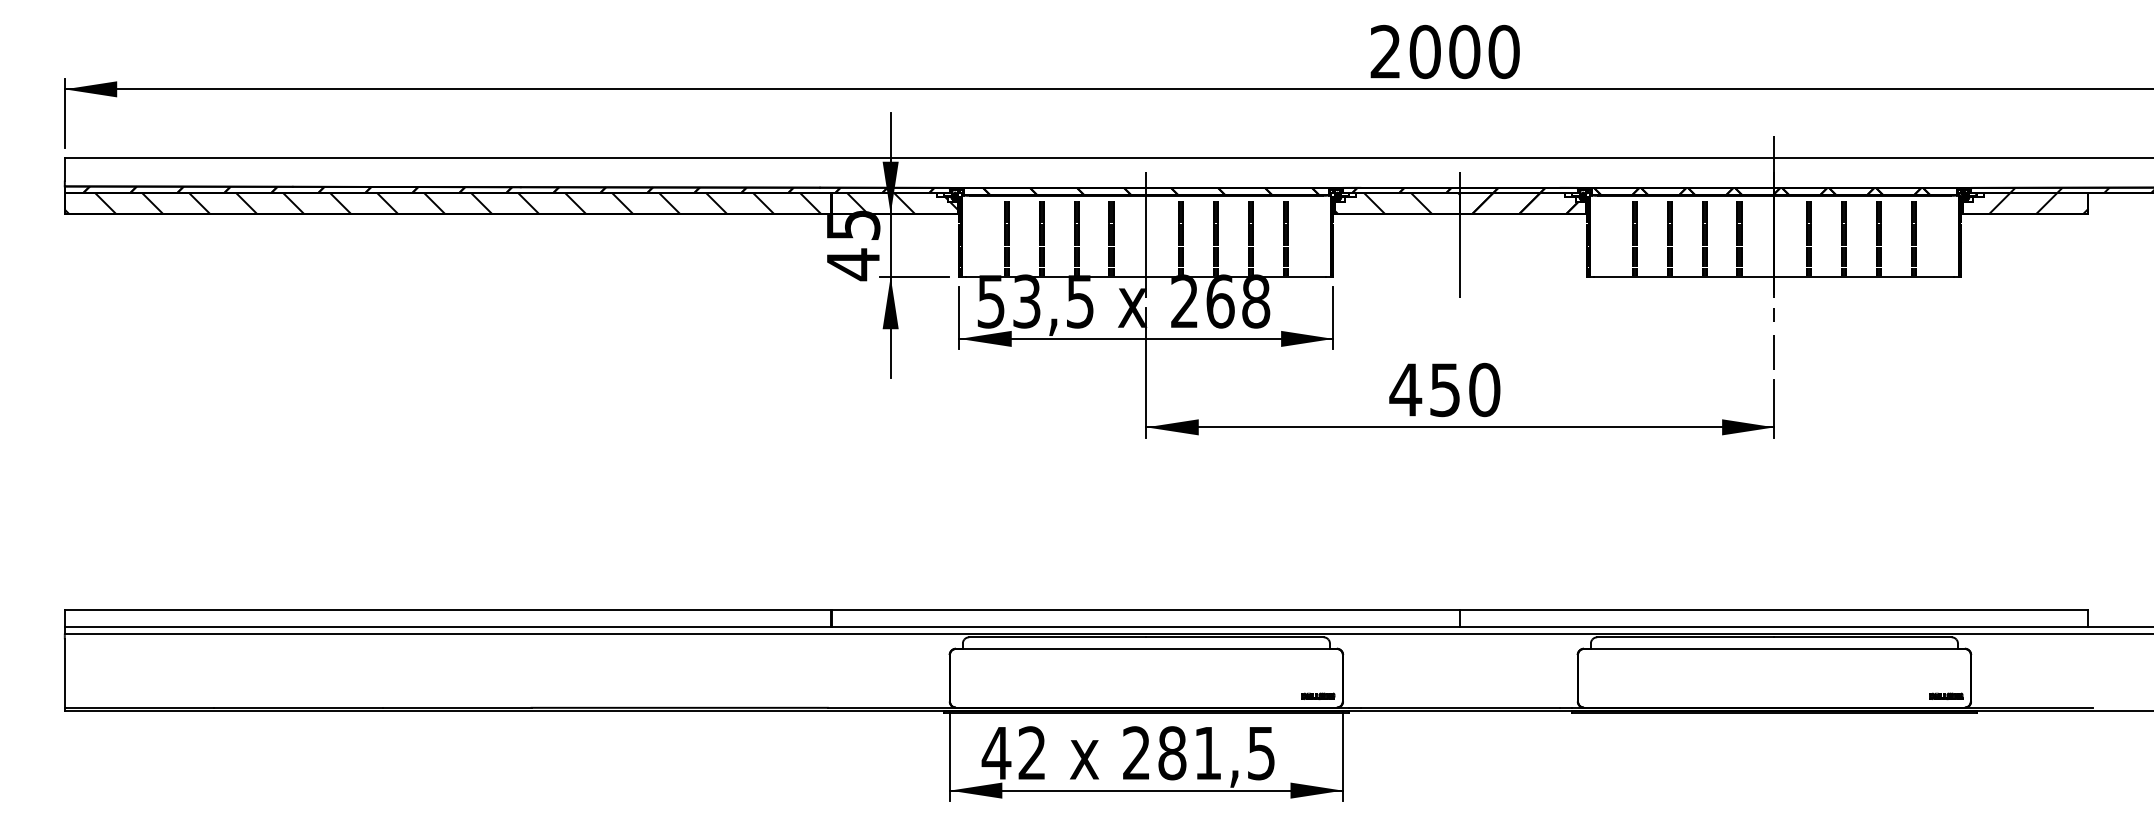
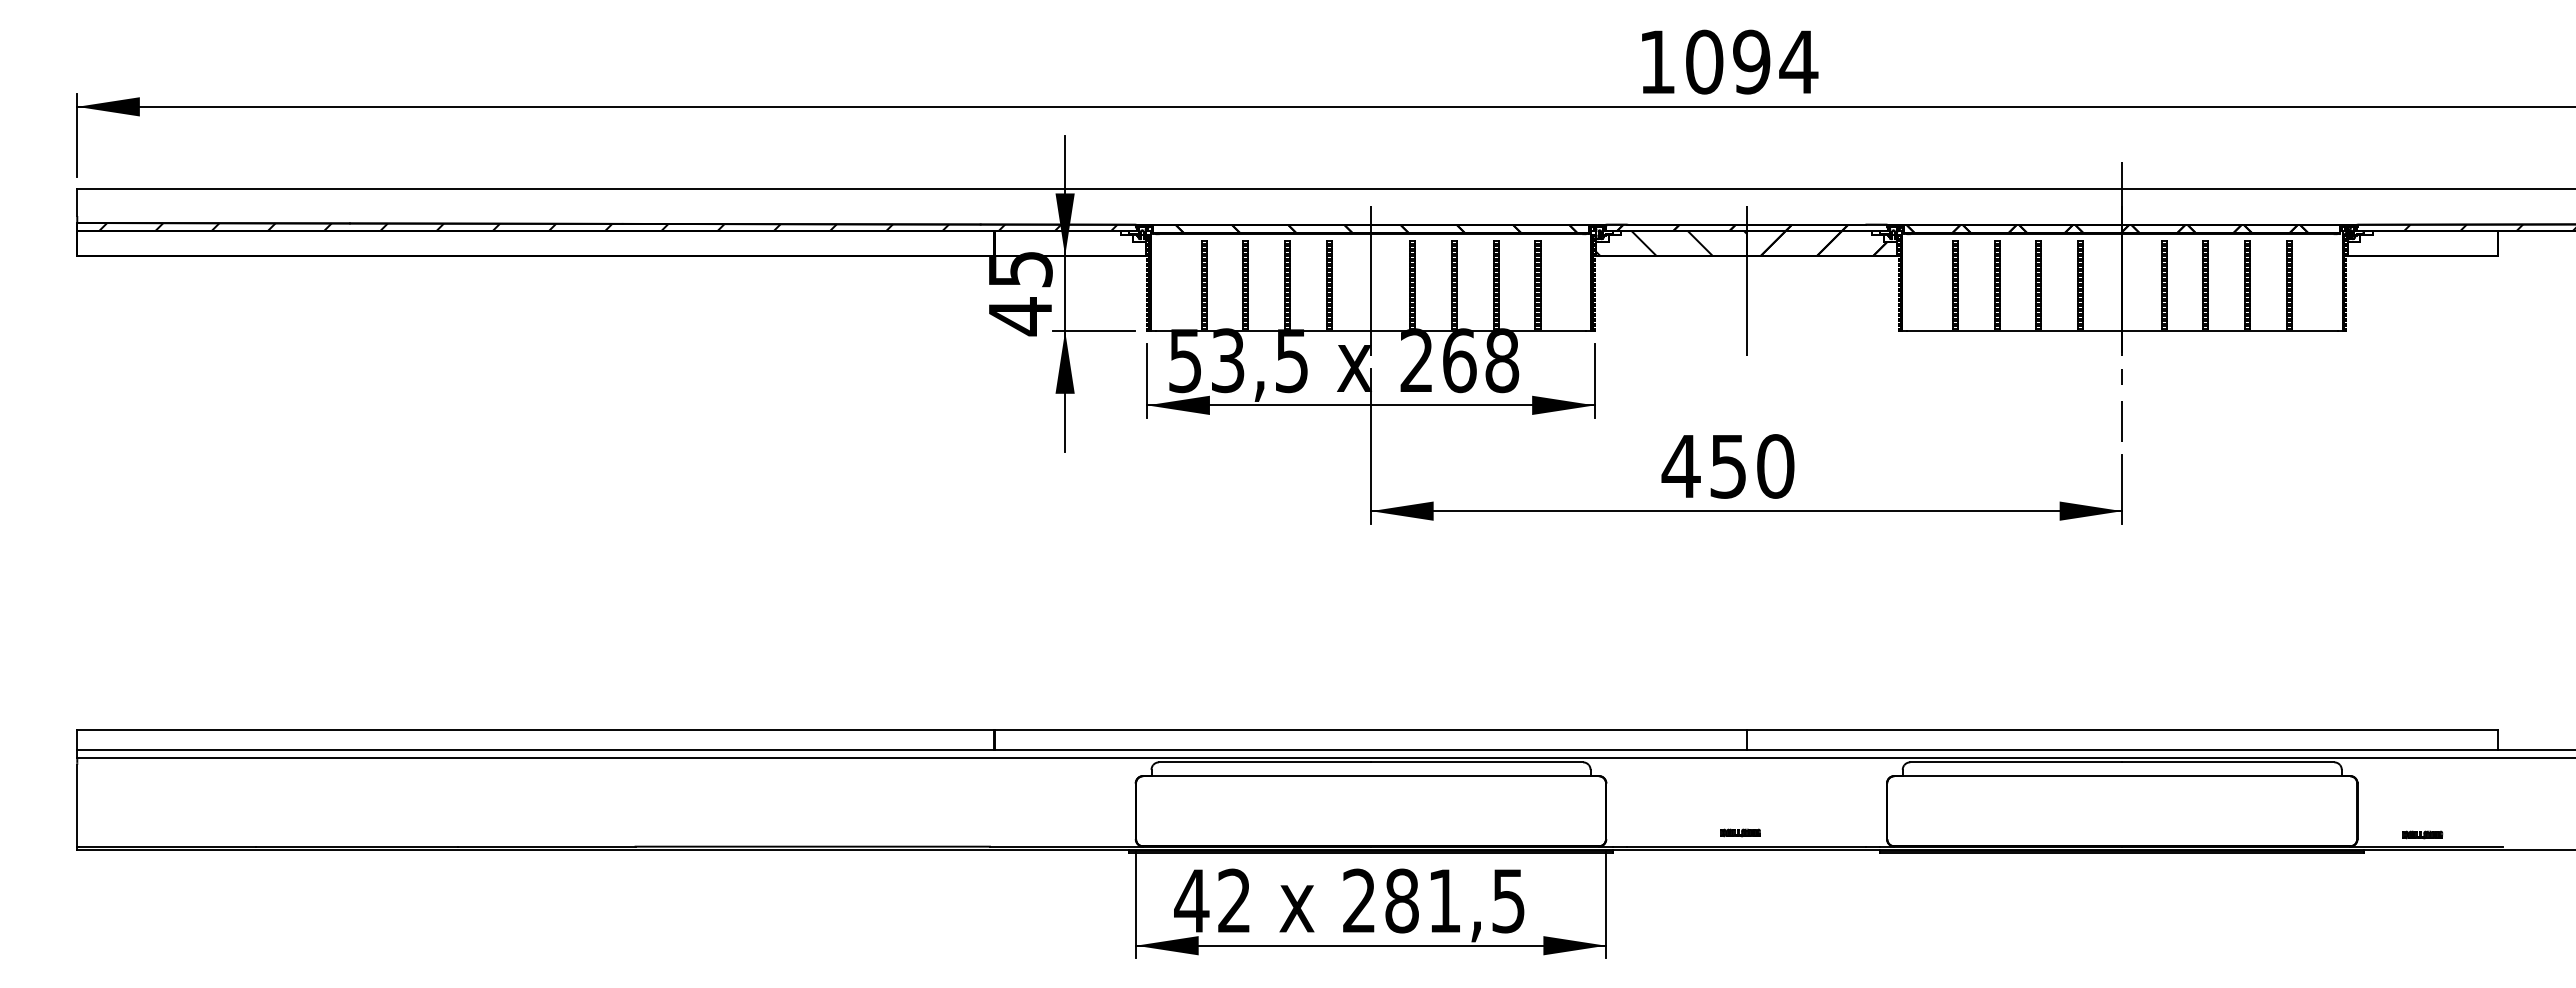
text: (1445, 51) -> (1728, 61), 2000 -> 1094
hatch: (508, 190) -> (608, 227), removed
hatch: (442, 203) -> (529, 243), removed
hatch: (902, 203) -> (1079, 243), removed
hatch: (2038, 203) -> (2438, 243), removed
part: (1318, 695) -> (1740, 832), moved
part: (1946, 695) -> (2422, 834), moved

